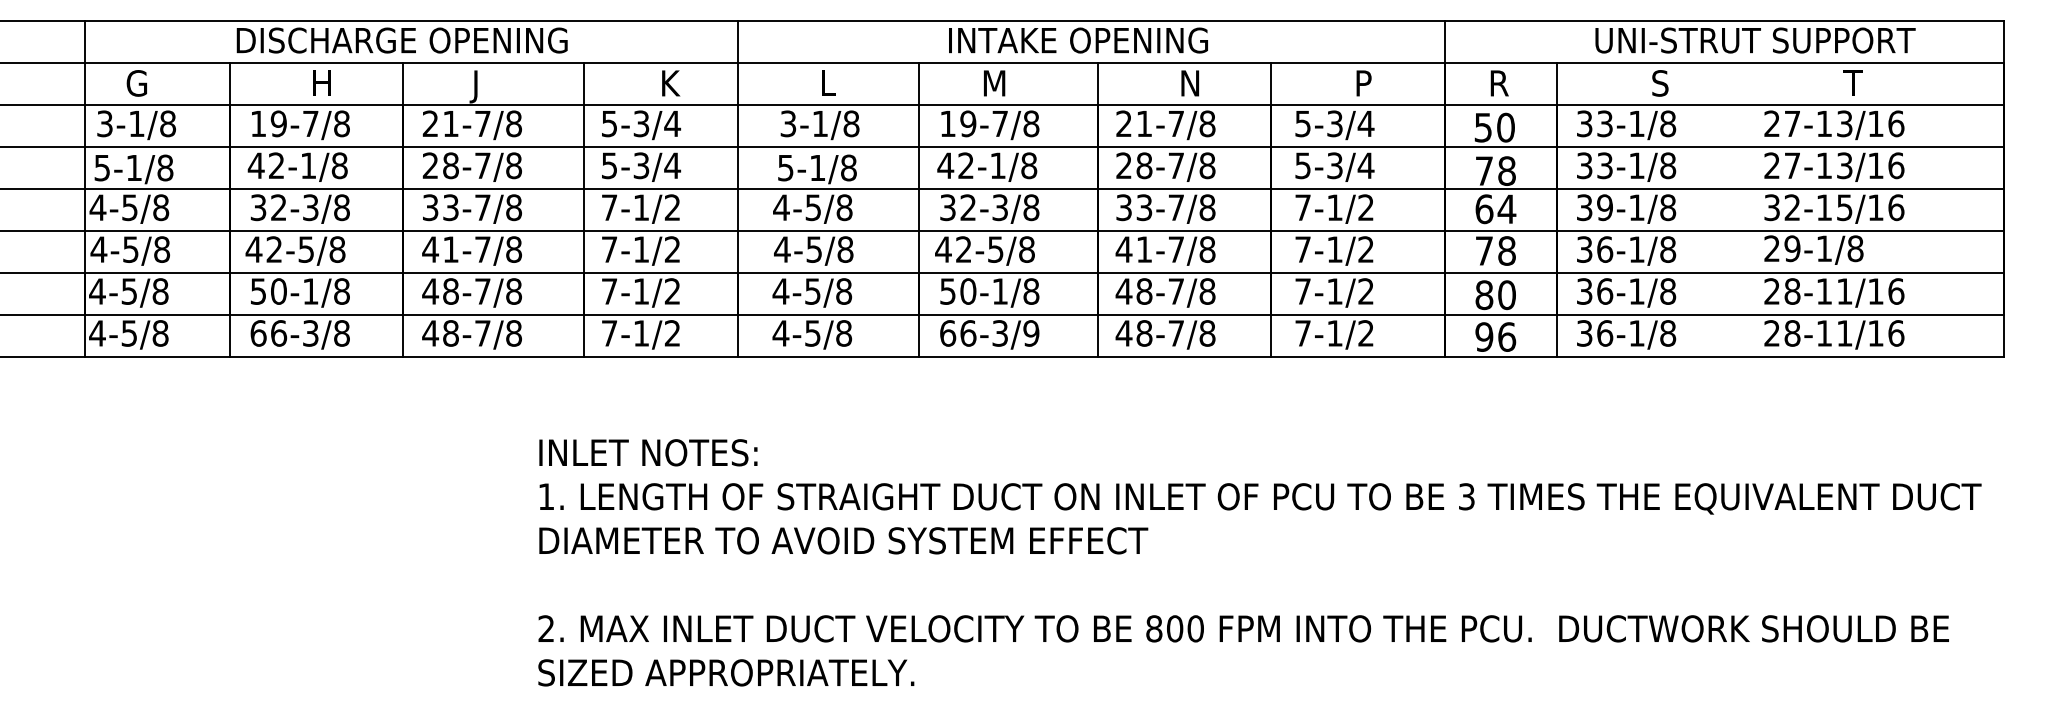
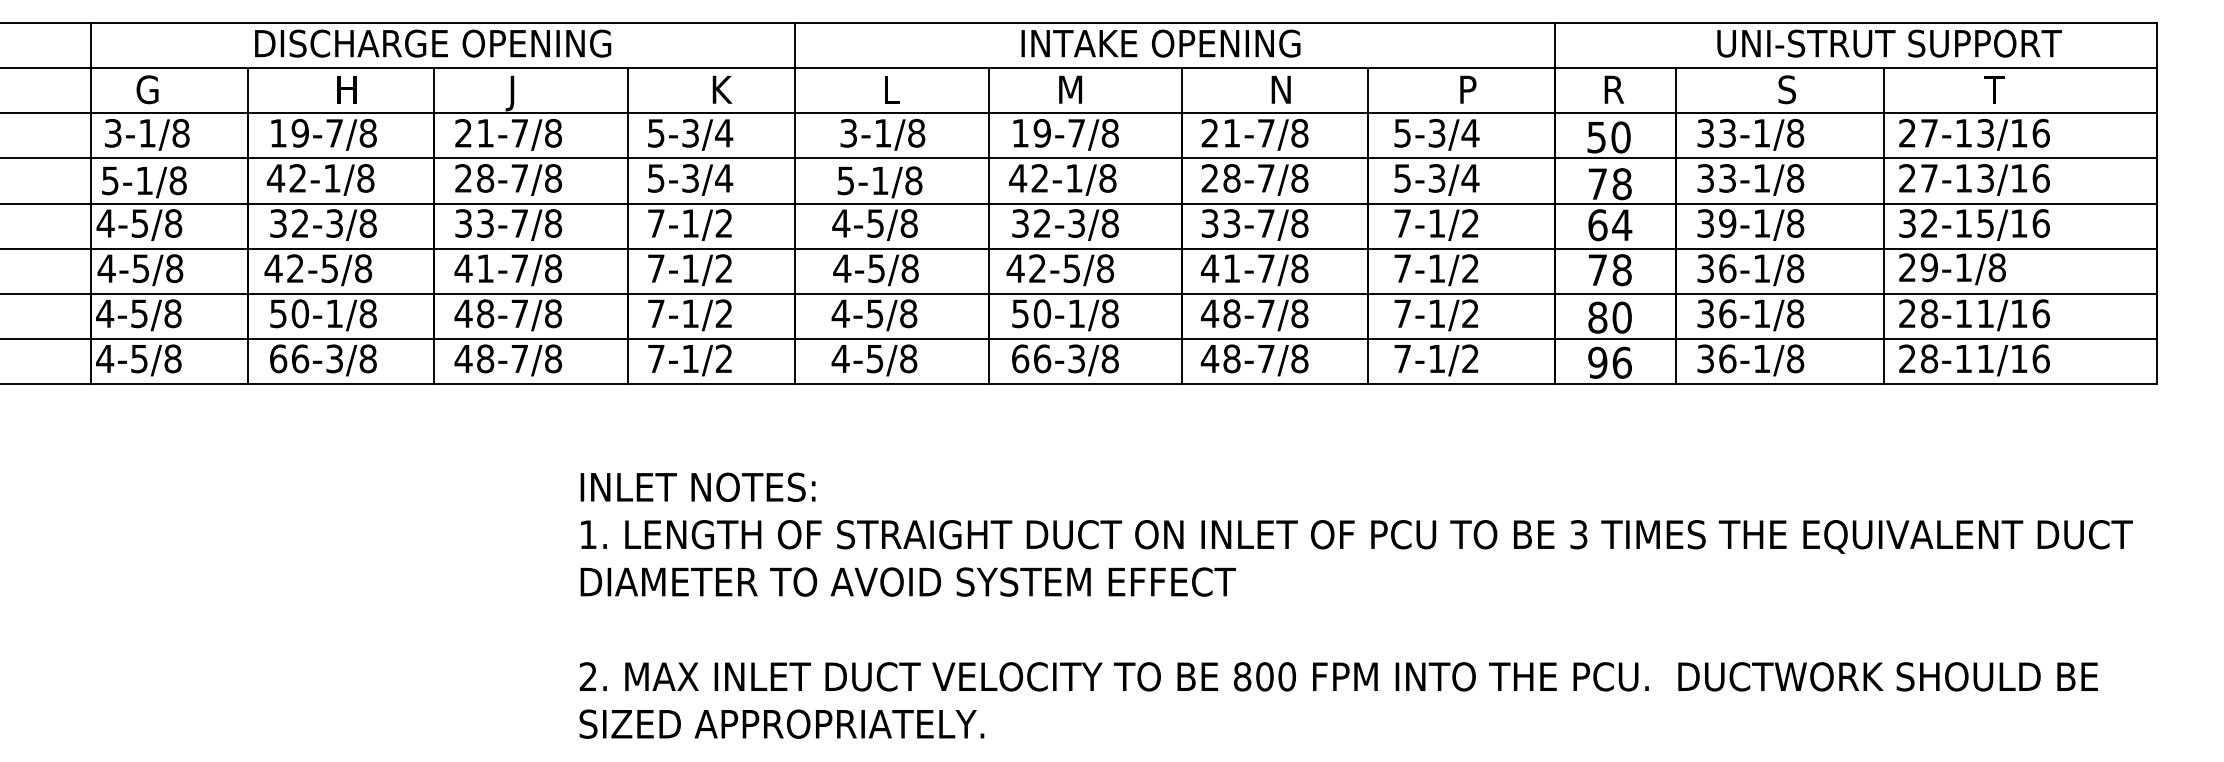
line: (1750, 209) -> (1884, 225), added
text: (1031, 333) -> (1110, 358), 66-3/9 -> 66-3/8

